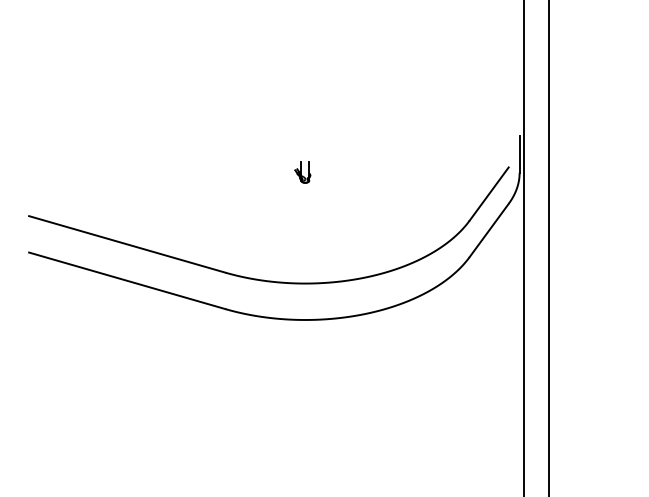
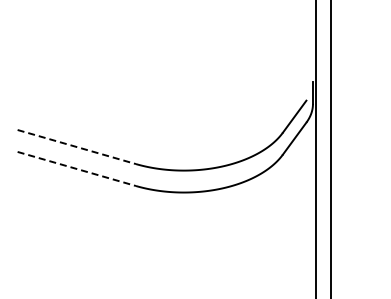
part: (302, 172) -> (182, 103), removed
line: (126, 245) -> (76, 147), solid -> dashed
line: (126, 280) -> (76, 168), solid -> dashed

